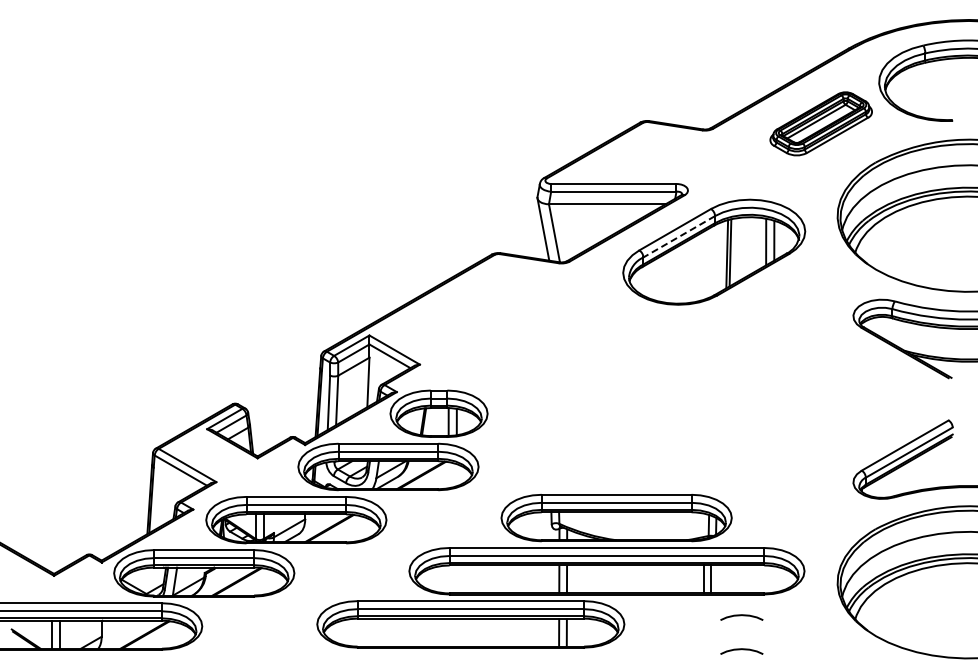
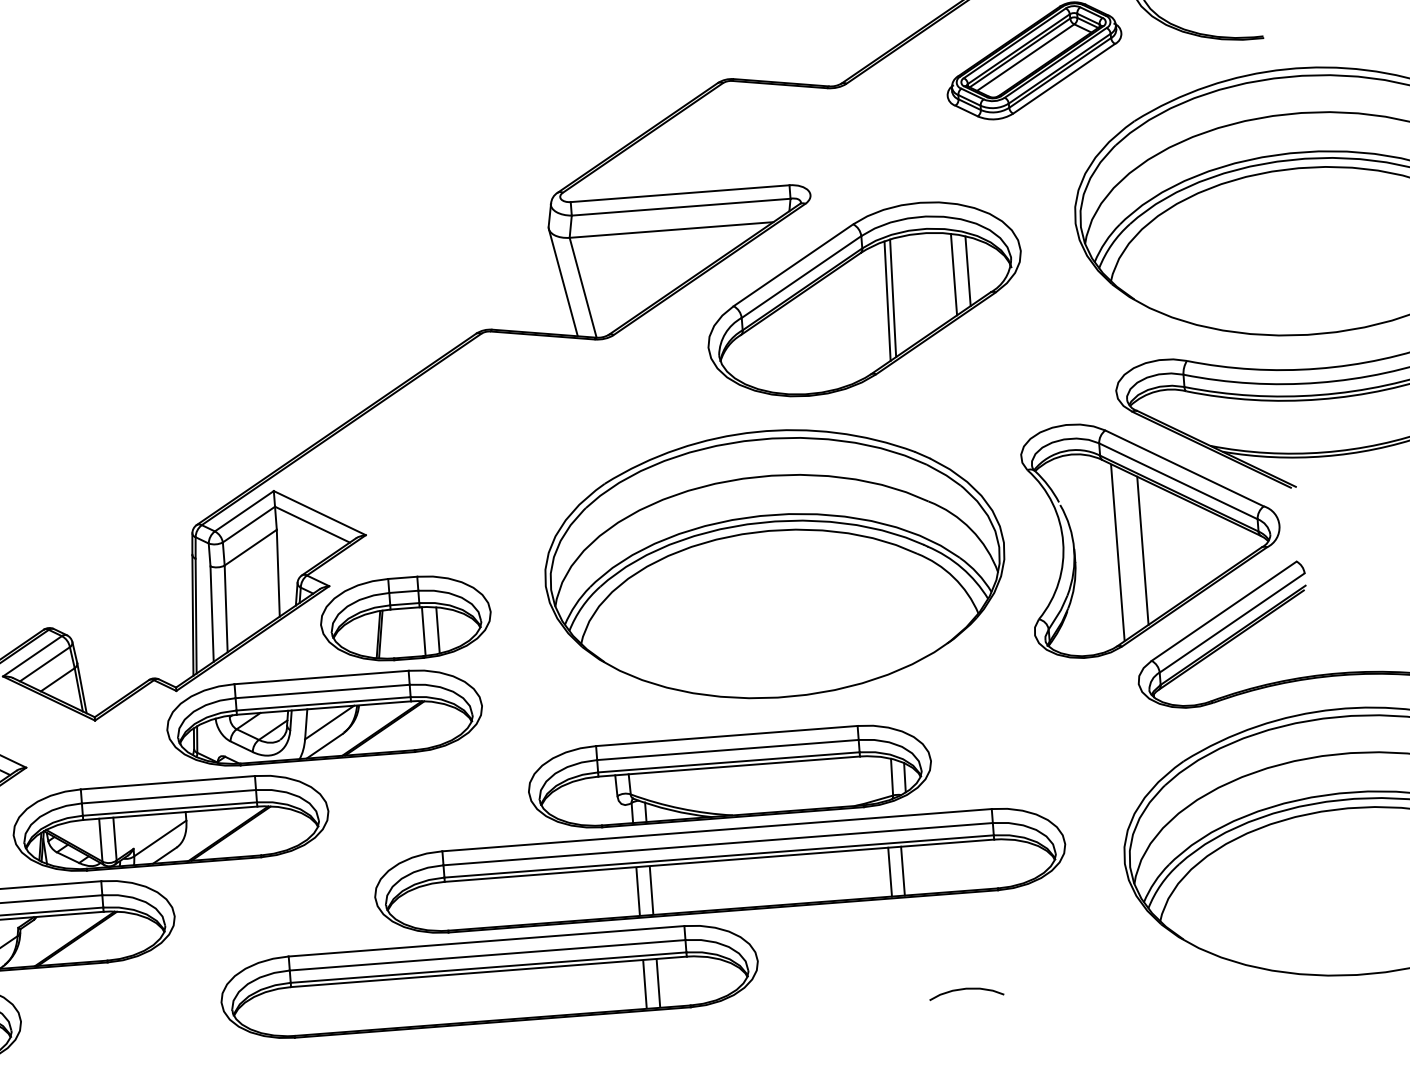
line: (678, 237) -> (800, 278), dashed -> solid
part: (868, 398) -> (1153, 534), added
part: (651, 399) -> (774, 564), added
curve: (741, 616) -> (961, 931), removed

